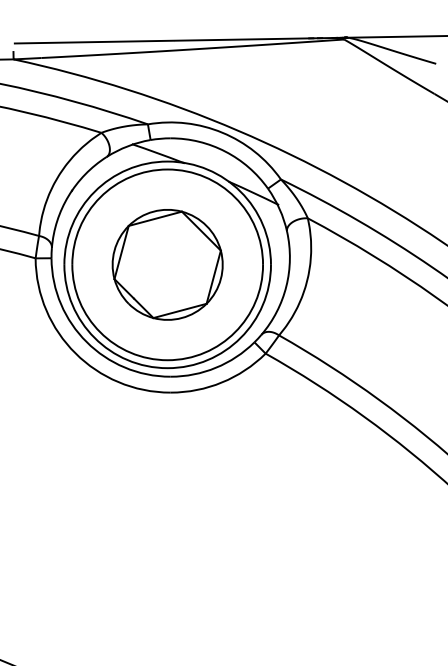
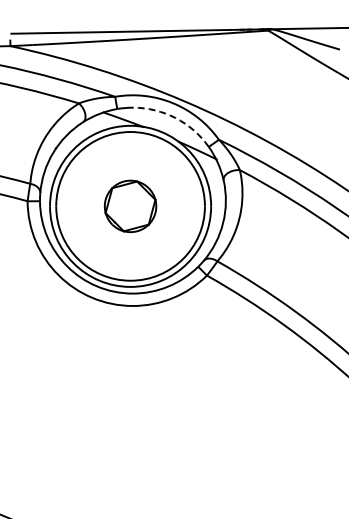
arc: (225, 152) -> (175, 118), solid -> dashed
part: (167, 265) -> (130, 206), size x0.6

